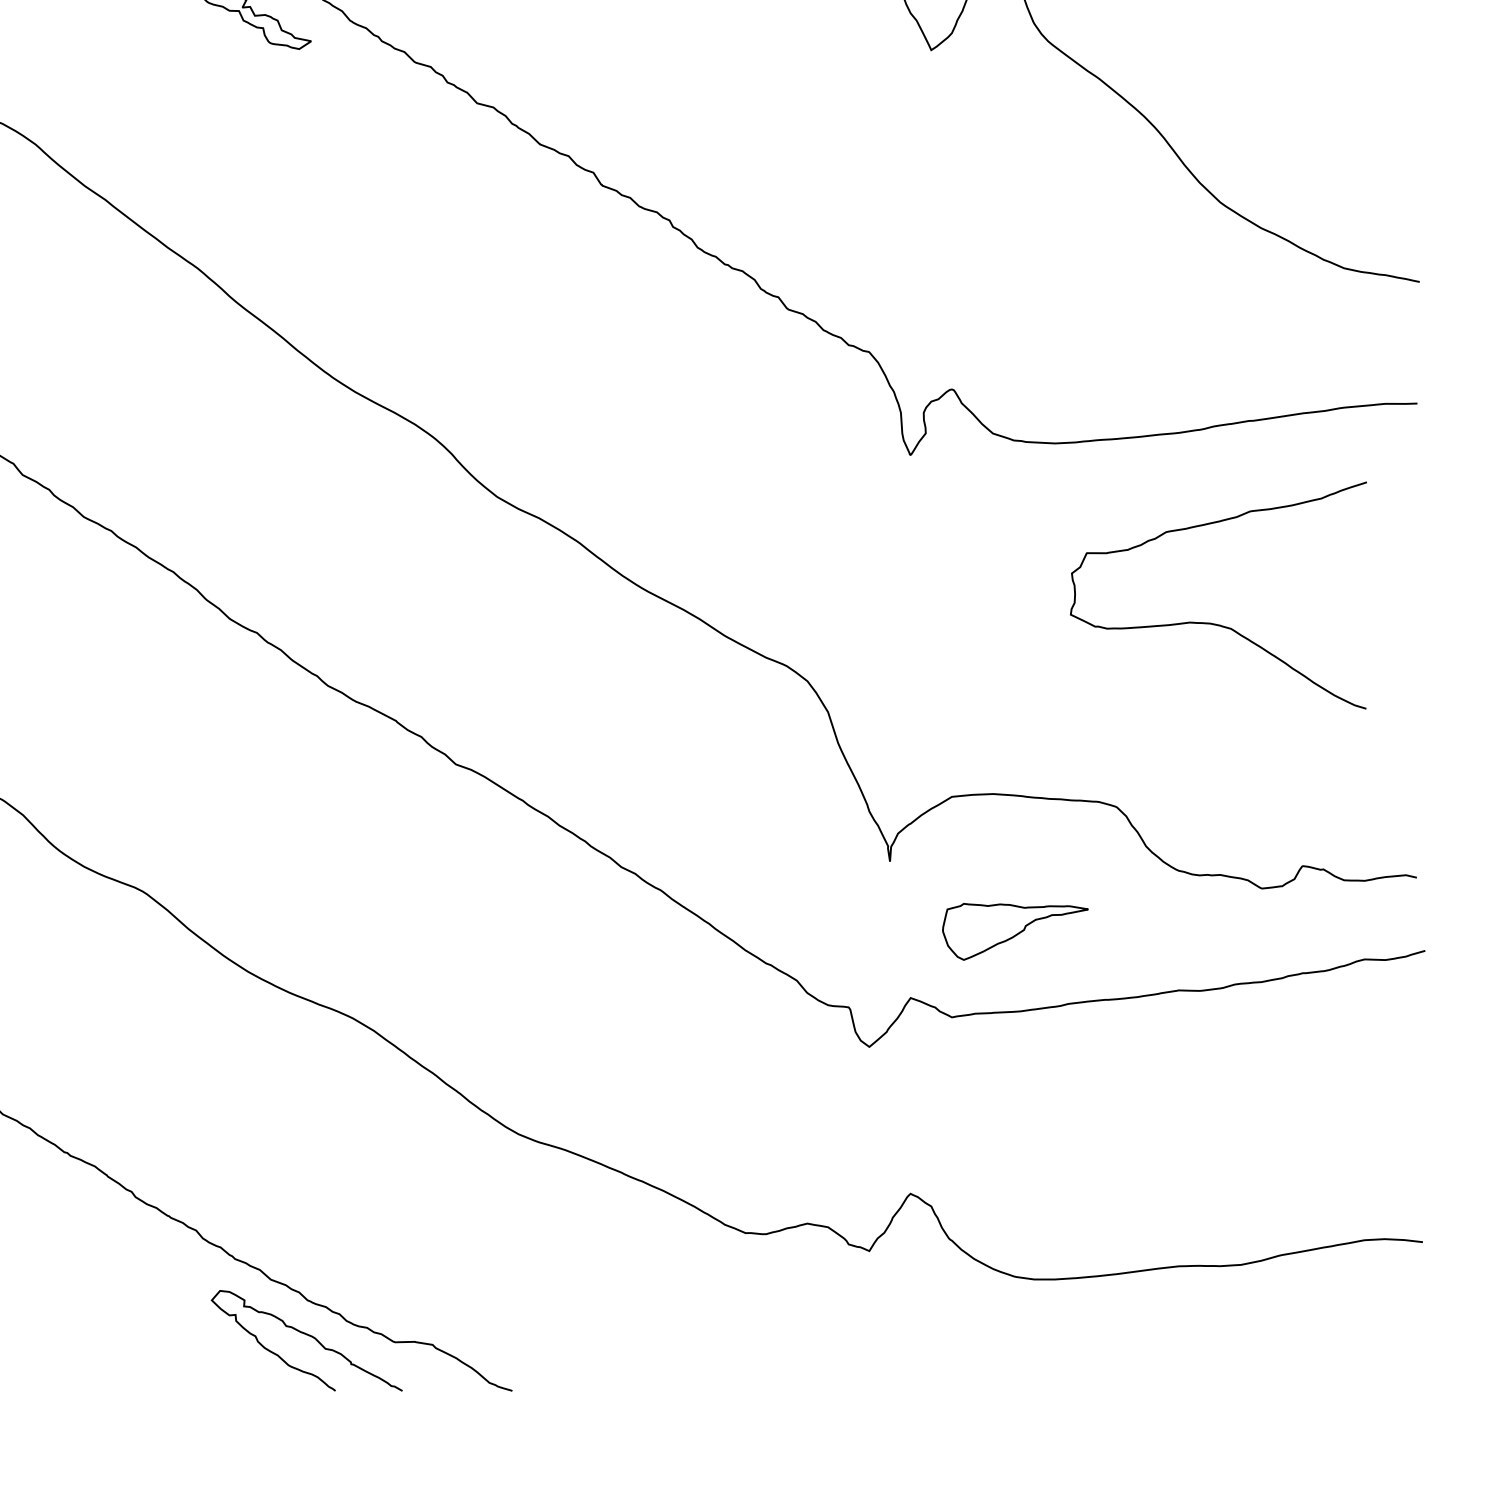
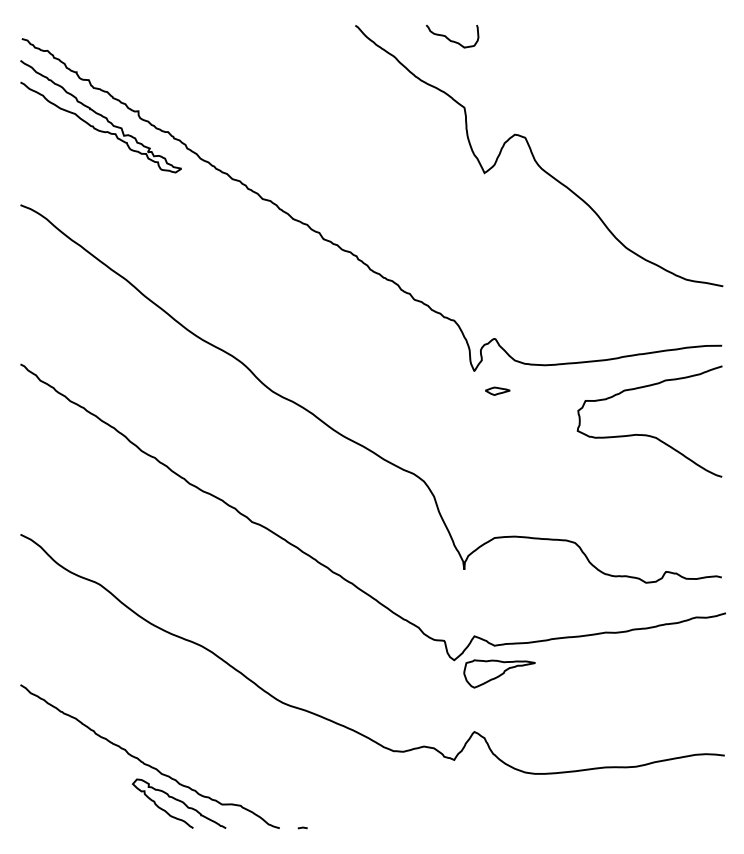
part: (957, 495) -> (497, 390), added
curve: (1213, 621) -> (647, 434), moved
part: (1015, 930) -> (499, 673), moved
line: (558, 1389) -> (302, 827), added

